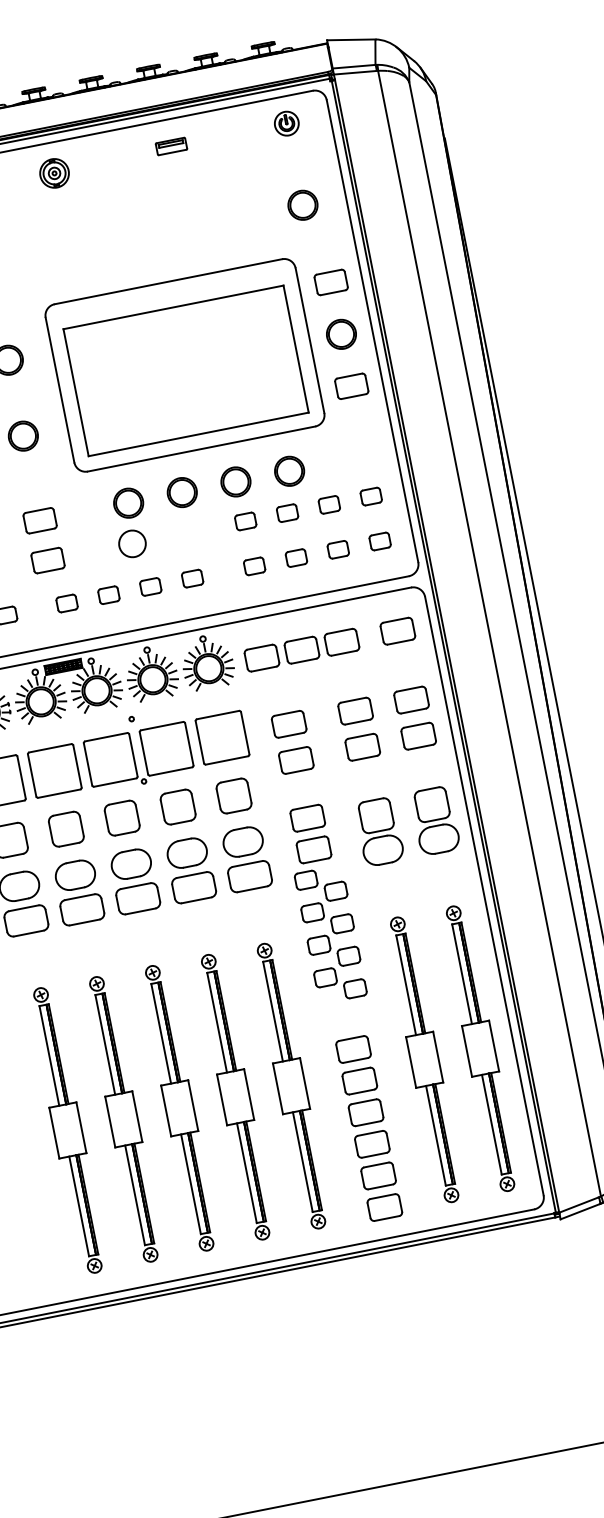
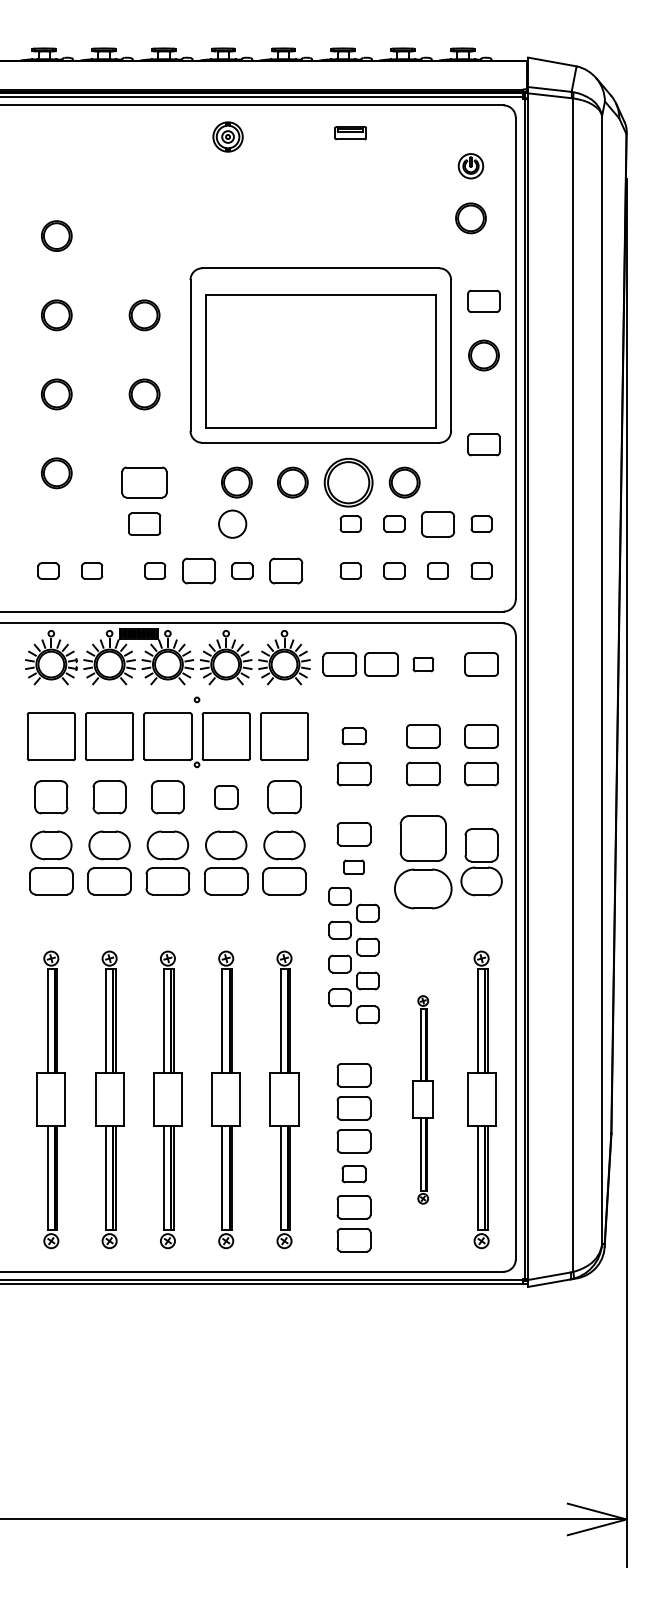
part: (286, 124) -> (470, 166), moved
part: (351, 386) -> (483, 444), moved
part: (235, 481) -> (348, 482), size x1.6
part: (328, 504) -> (437, 523), size x1.6
part: (40, 520) -> (144, 482), size x1.4
part: (191, 578) -> (285, 570), size x1.6
part: (108, 594) -> (198, 570), size x1.6
part: (342, 642) -> (423, 664), size x0.6
part: (288, 724) -> (353, 736), size x0.7
part: (178, 807) -> (226, 797), size x0.7
part: (379, 832) -> (423, 862), size x1.4
part: (313, 850) -> (353, 867), size x0.6
part: (423, 1059) -> (422, 1099), size x0.7
part: (371, 1144) -> (353, 1174), size x0.7

